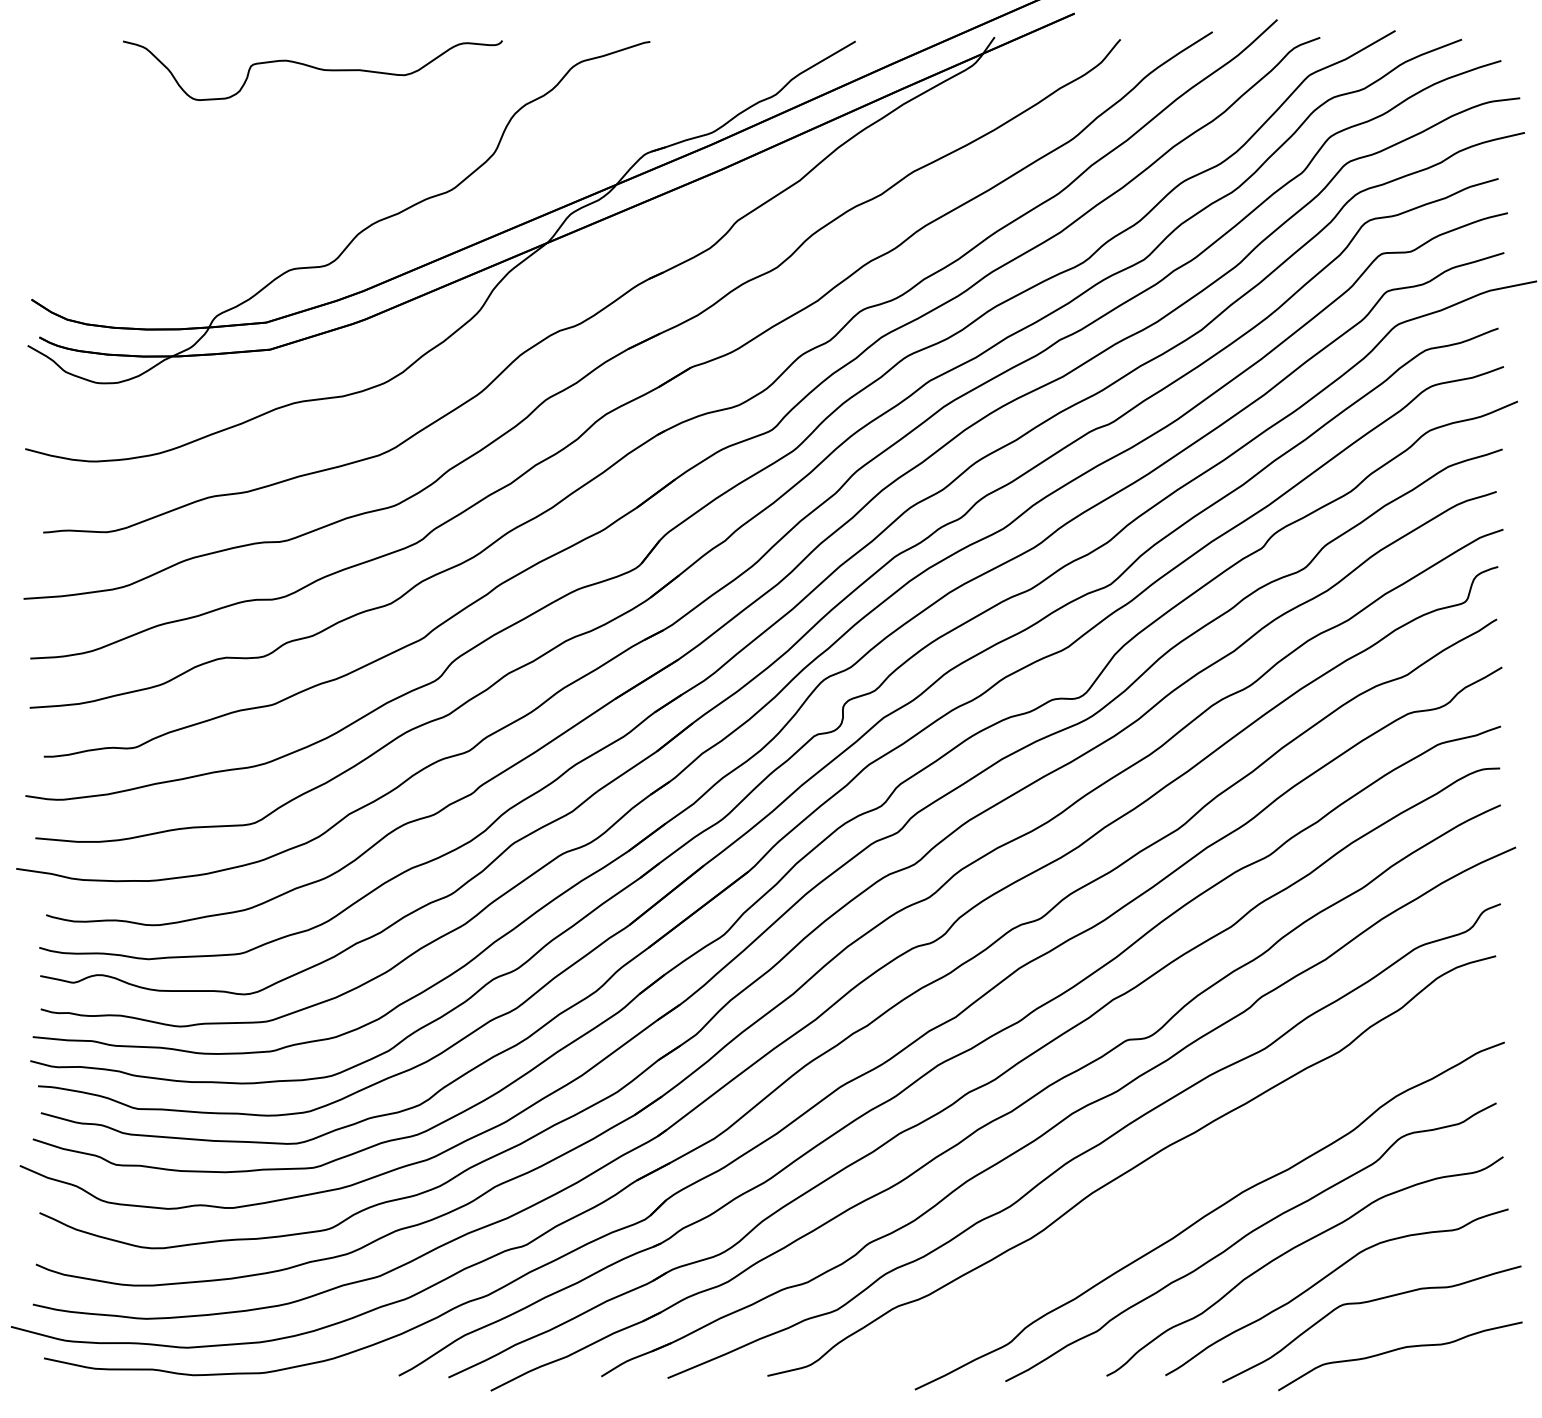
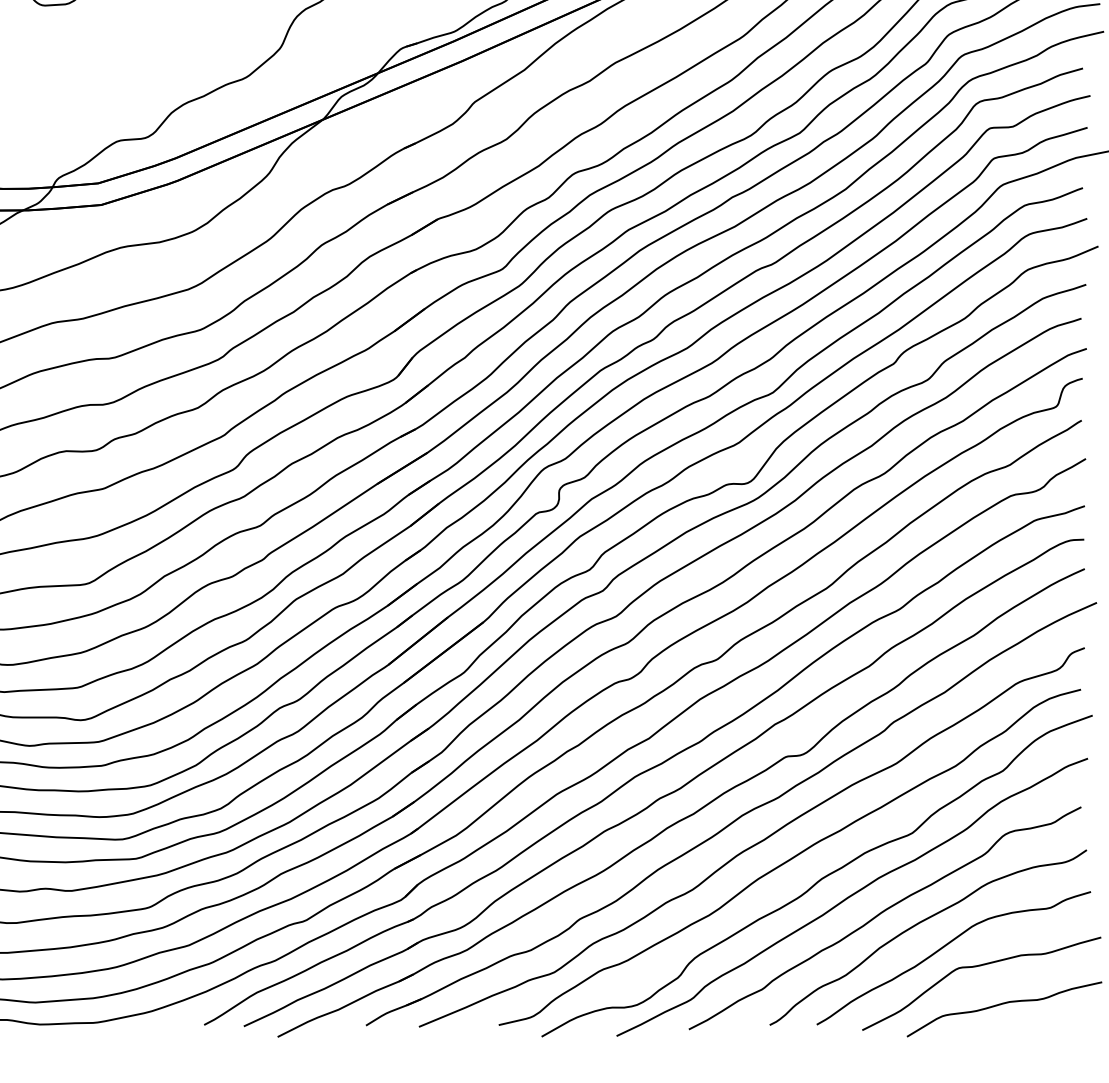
curve: (1169, 1193) -> (820, 879), added

